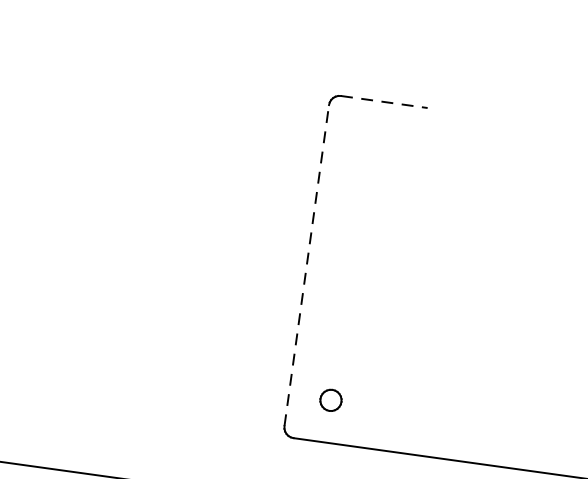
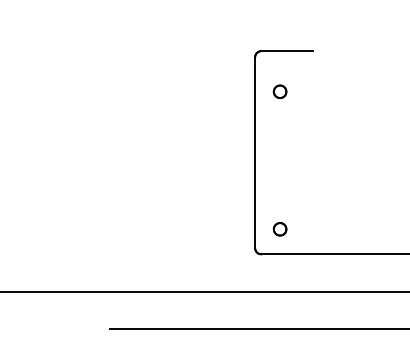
line: (384, 102) -> (287, 51), dashed -> solid
part: (362, 168) -> (279, 91), added
line: (307, 265) -> (255, 152), dashed -> solid

